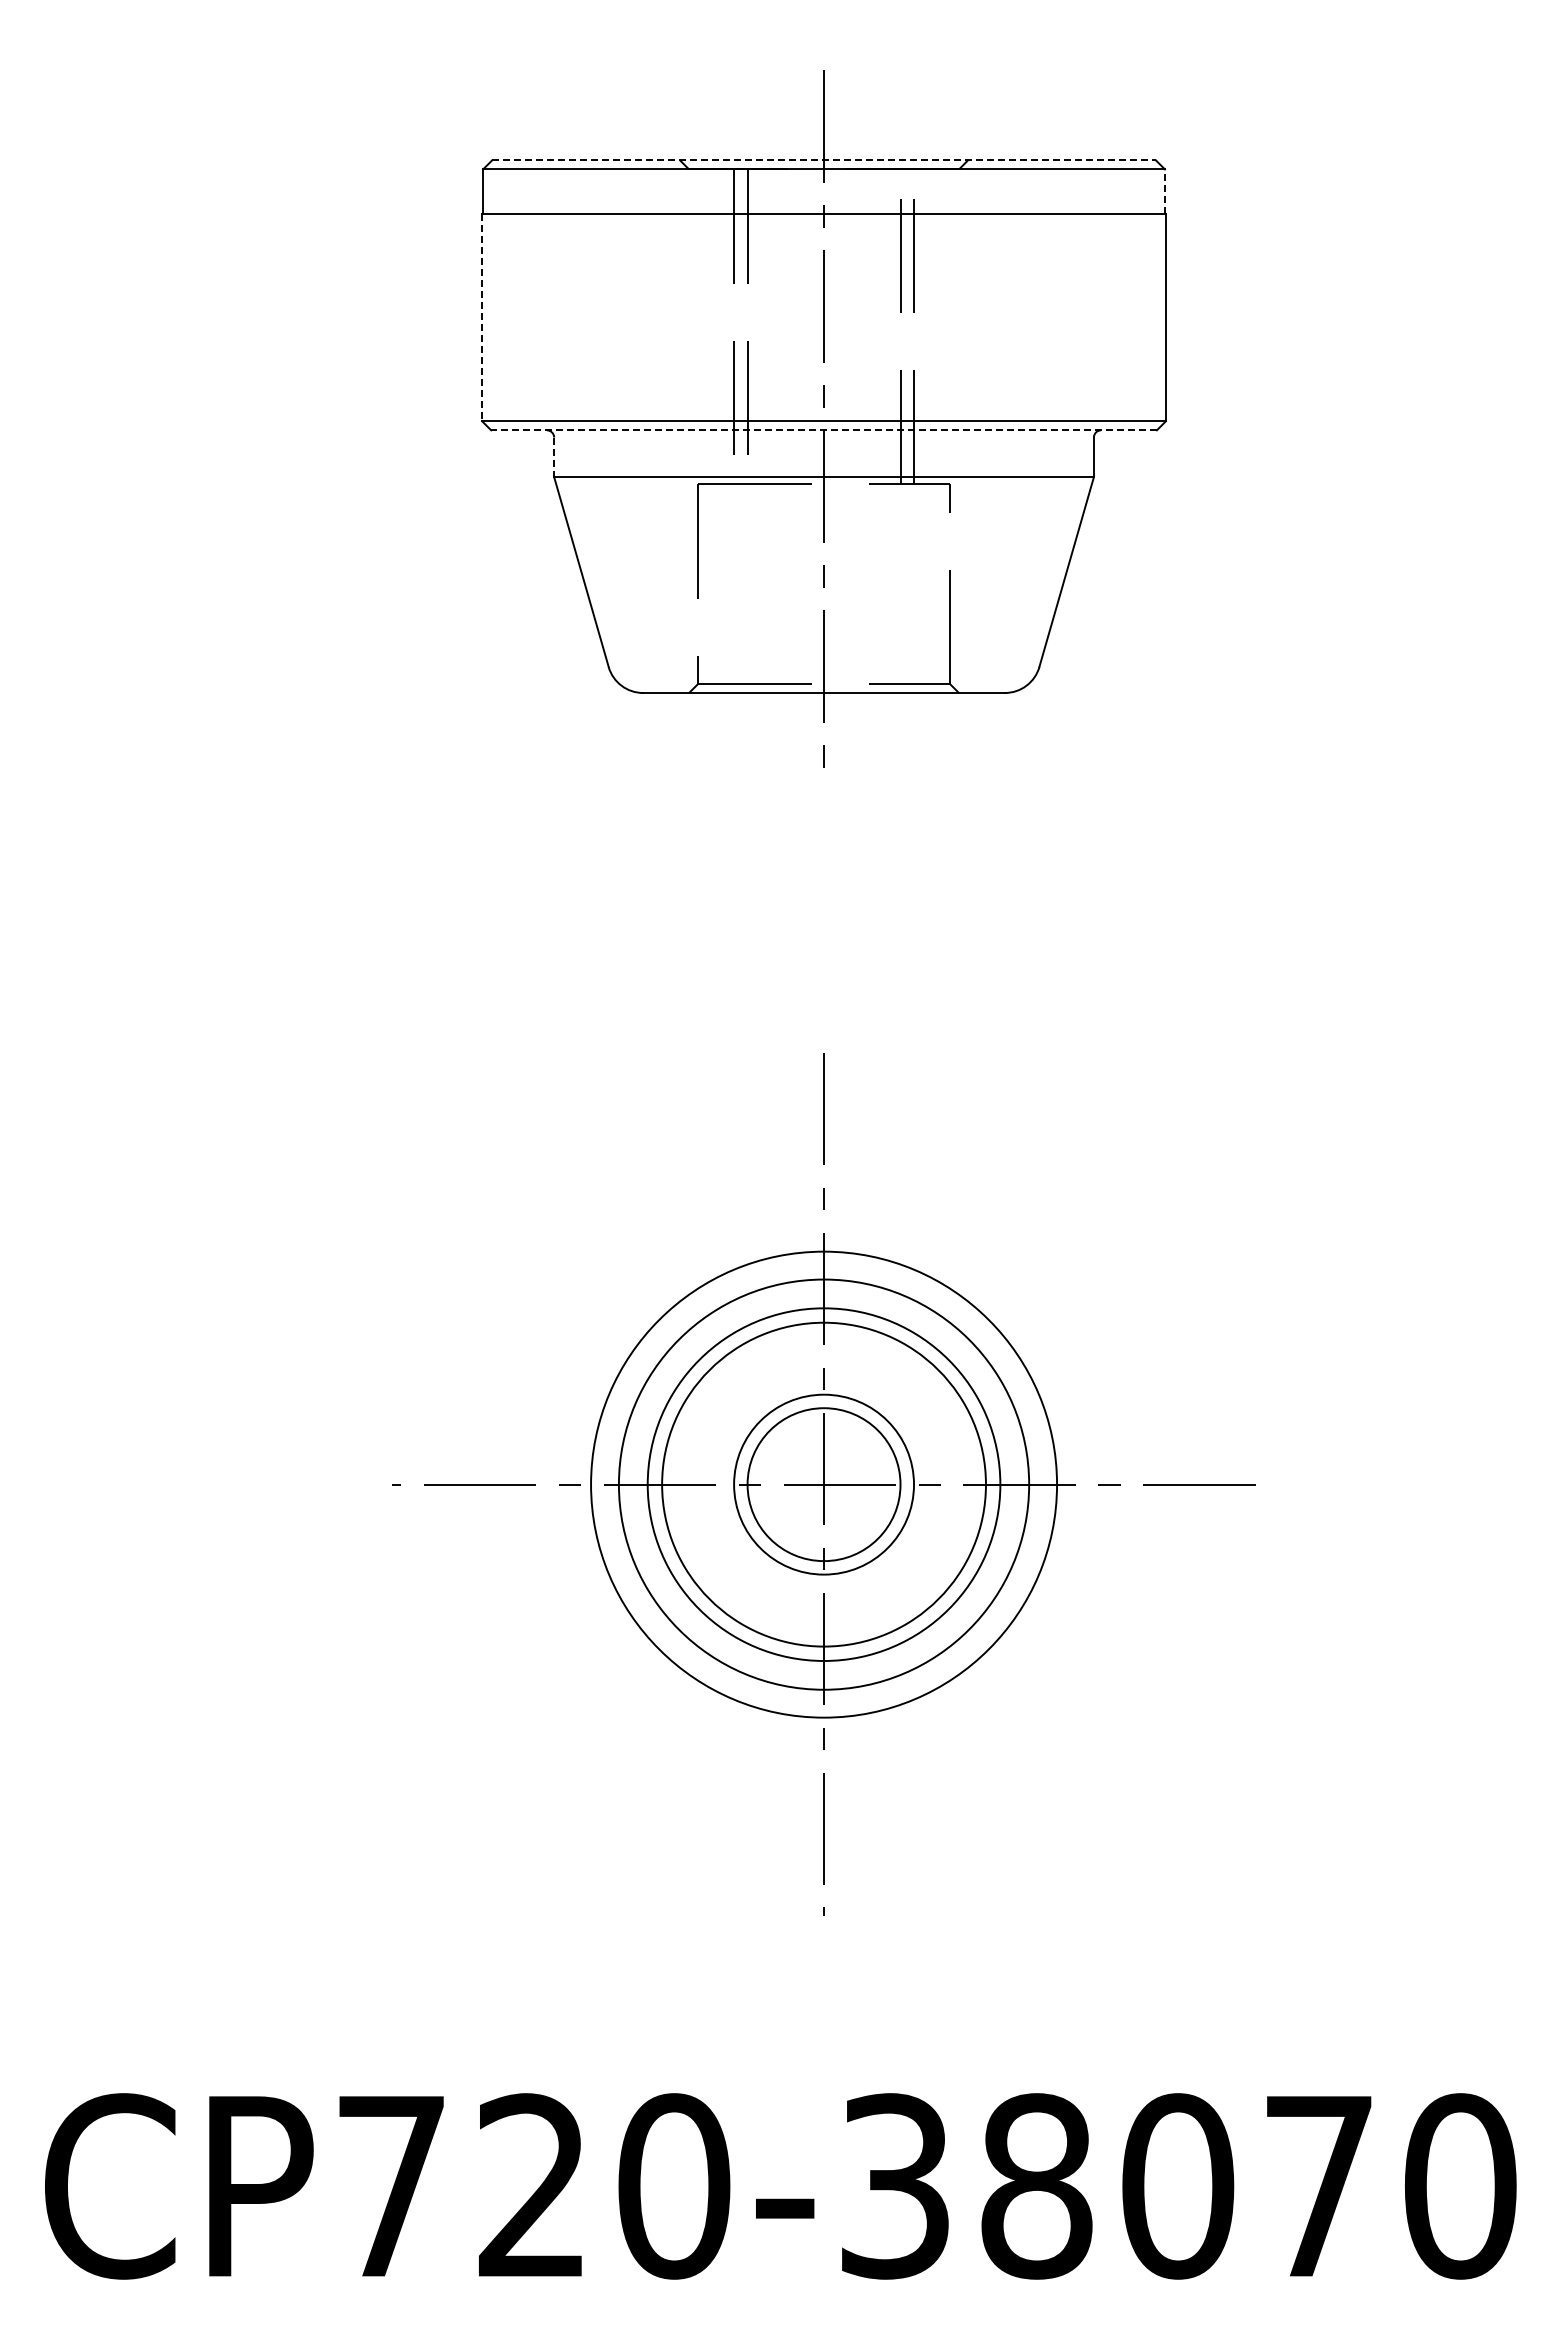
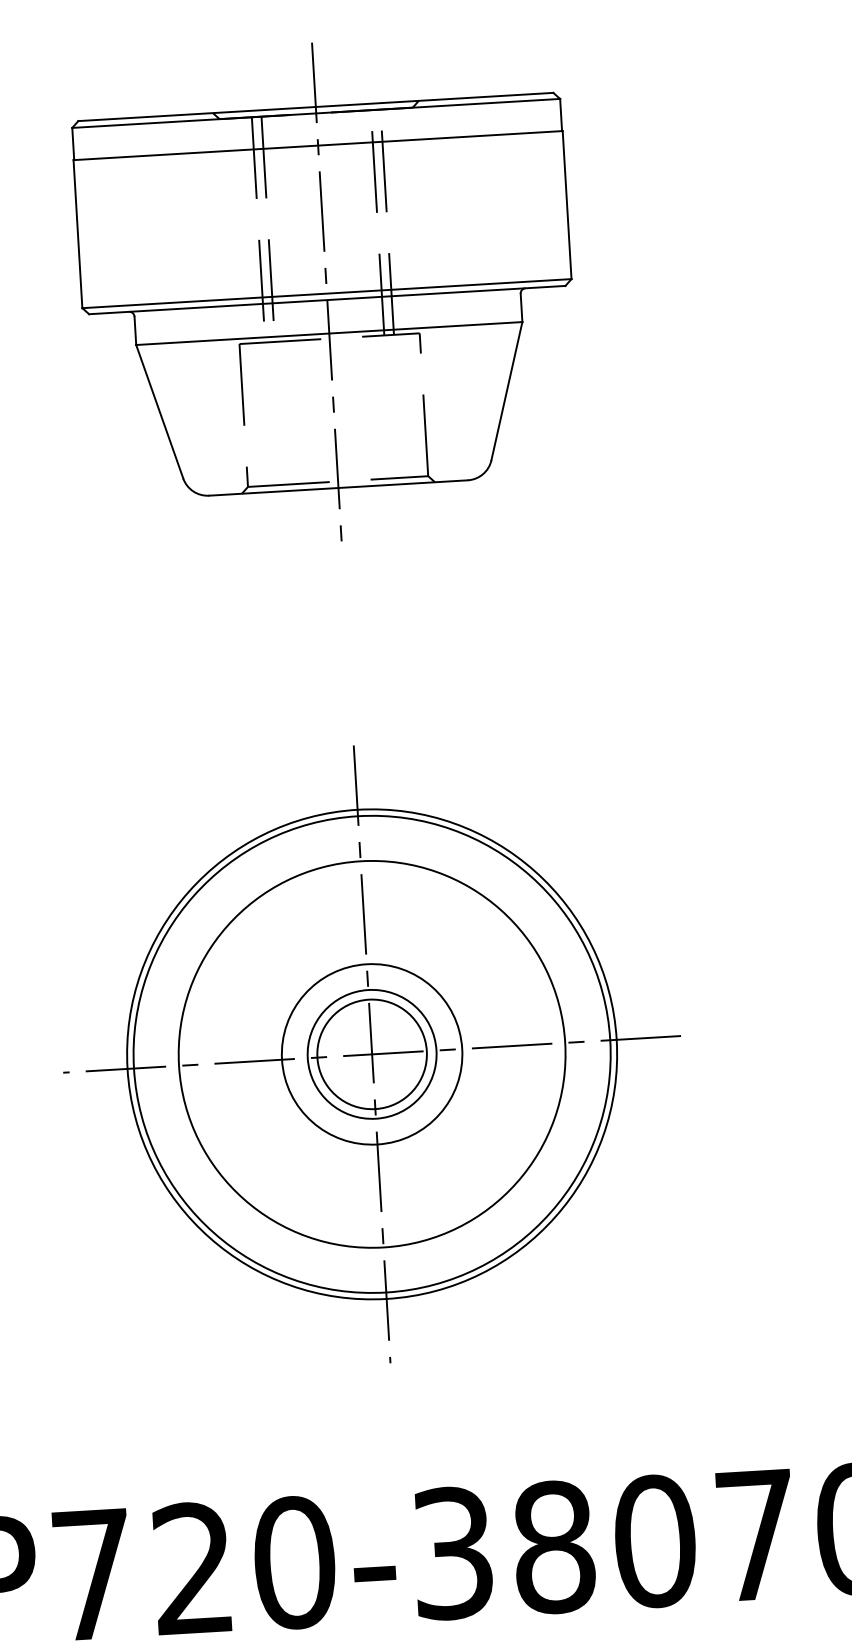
line: (824, 160) -> (316, 107), dashed -> solid
line: (1165, 191) -> (561, 114), dashed -> solid
line: (482, 318) -> (78, 234), dashed -> solid
line: (824, 430) -> (327, 300), dashed -> solid
line: (554, 457) -> (135, 330), dashed -> solid
circle: (823, 1484) -> (371, 1054), size x0.71
circle: (823, 1484) -> (371, 1054), size x1.43
circle: (823, 1484) -> (371, 1054), size x1.67
circle: (823, 1484) -> (371, 1054), size x1.67

